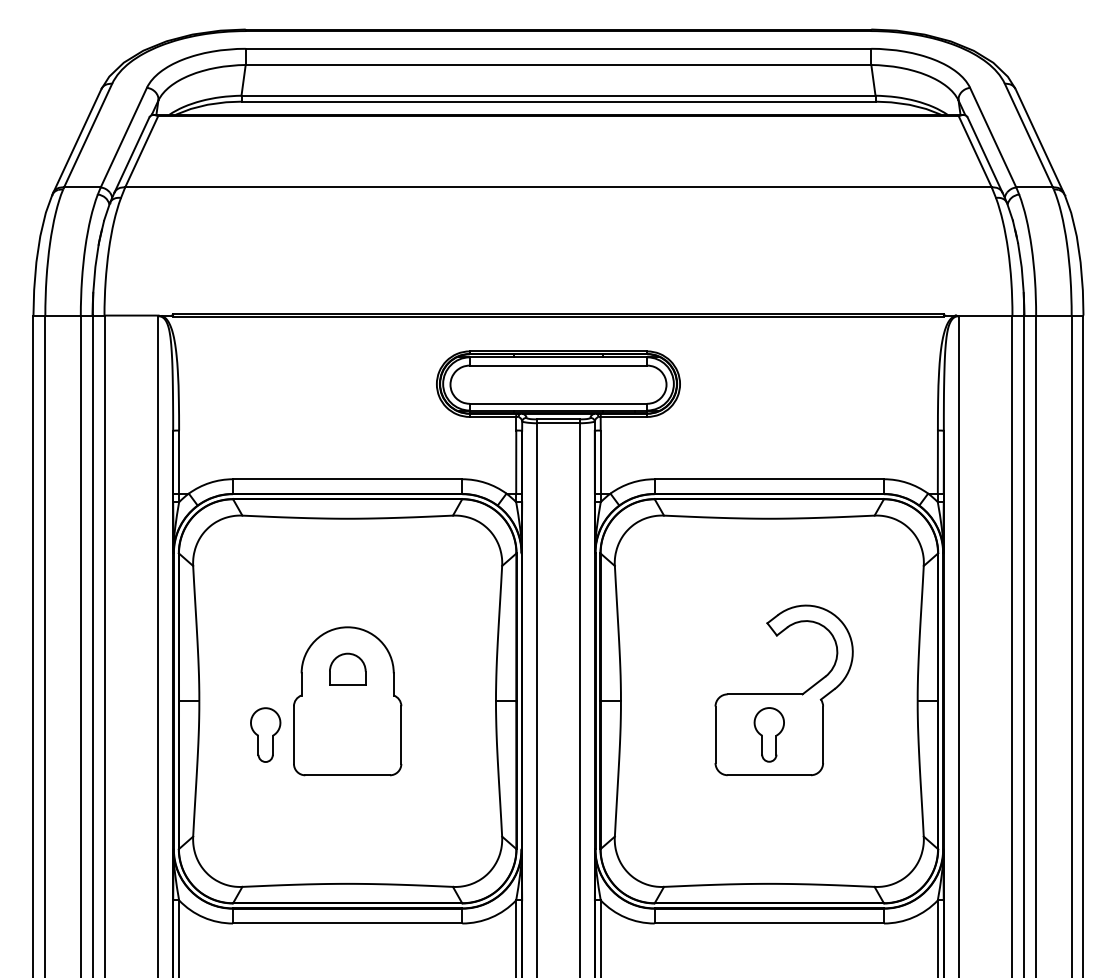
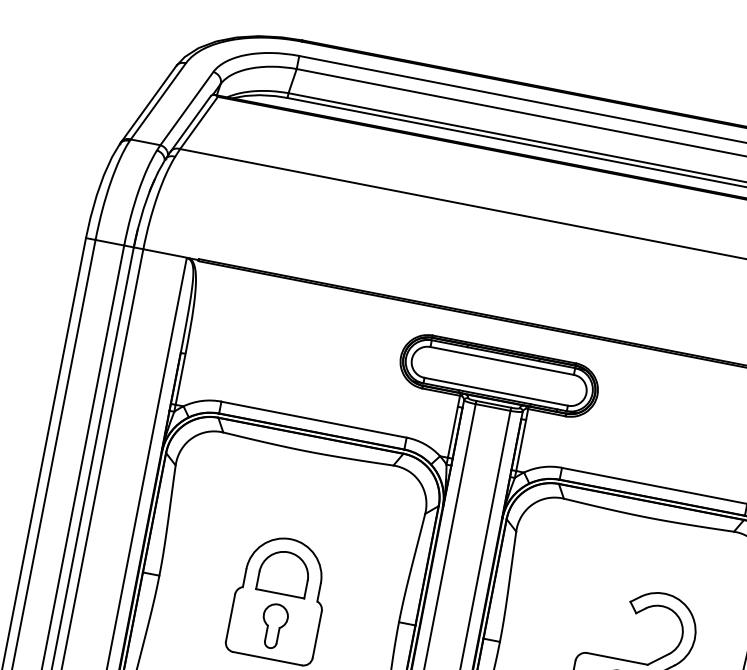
part: (347, 668) -> (284, 572), size x1.67
part: (265, 734) -> (273, 625), moved

